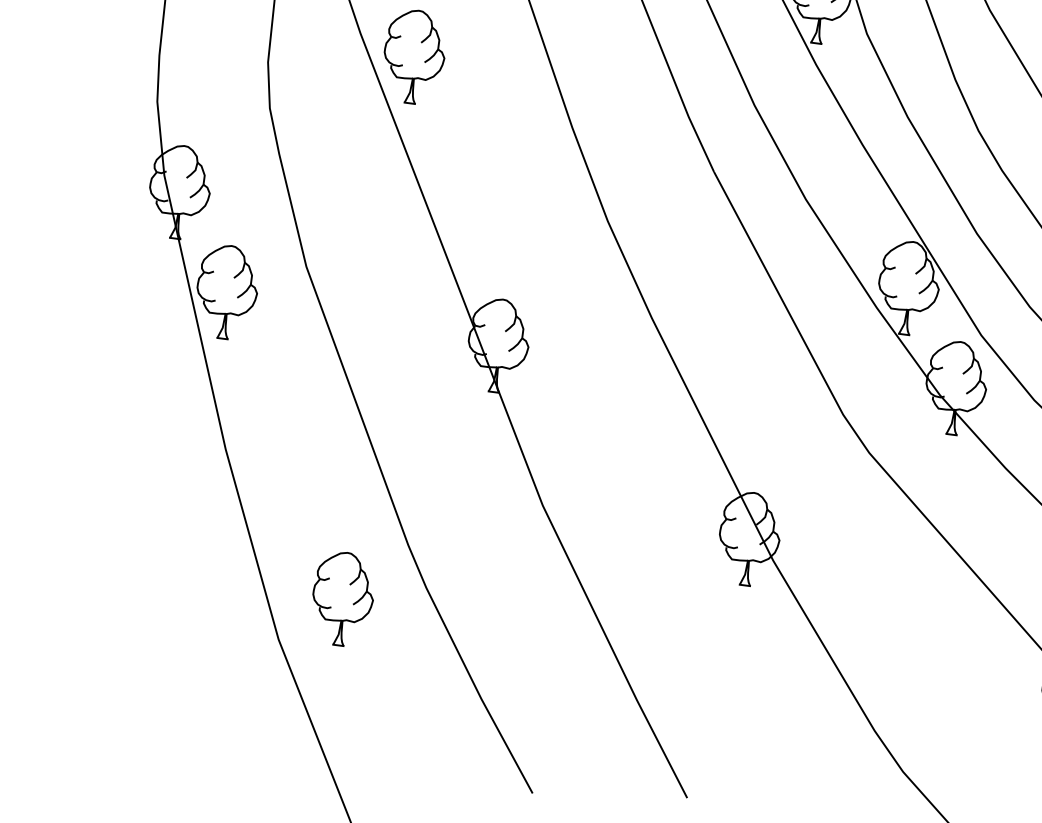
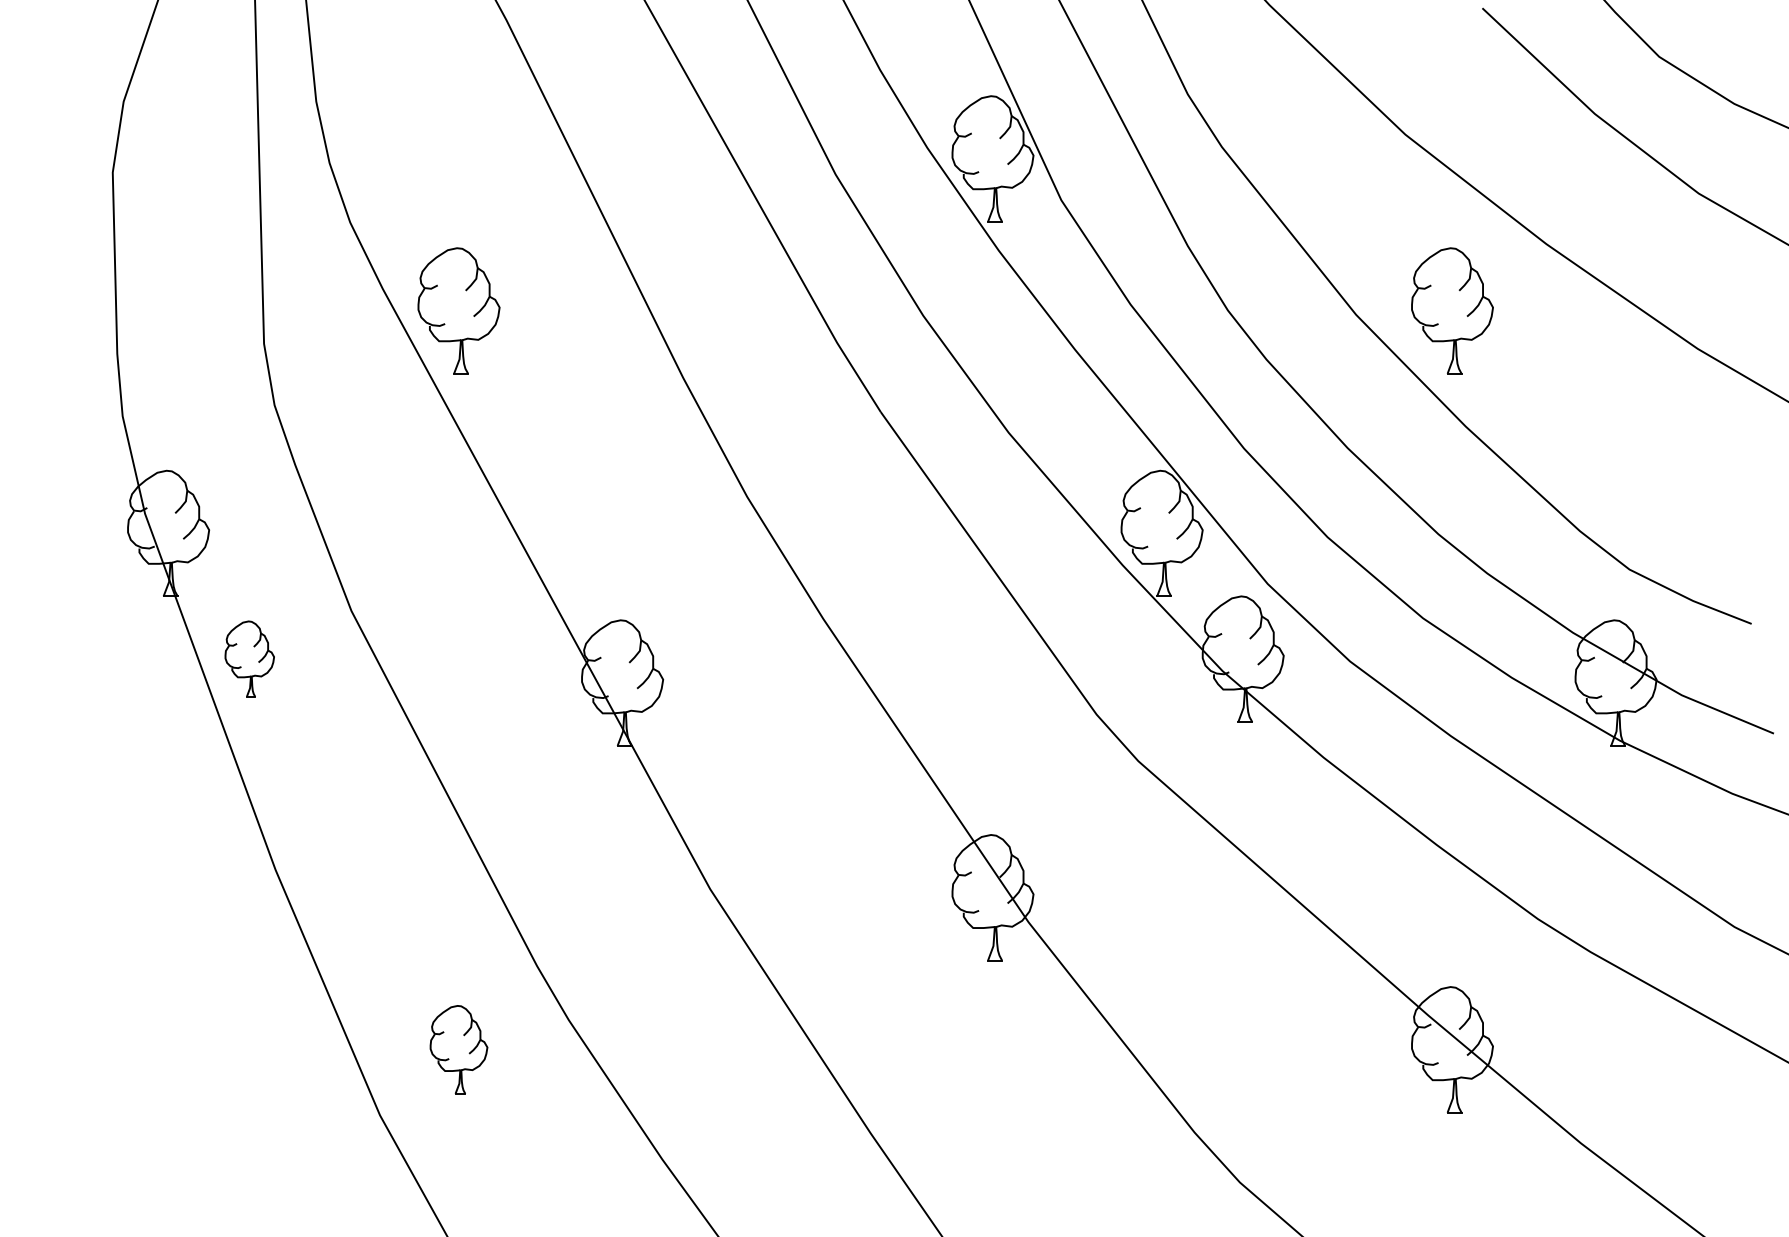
part: (227, 291) -> (249, 658), size x0.6
part: (342, 598) -> (458, 1049), size x0.7

